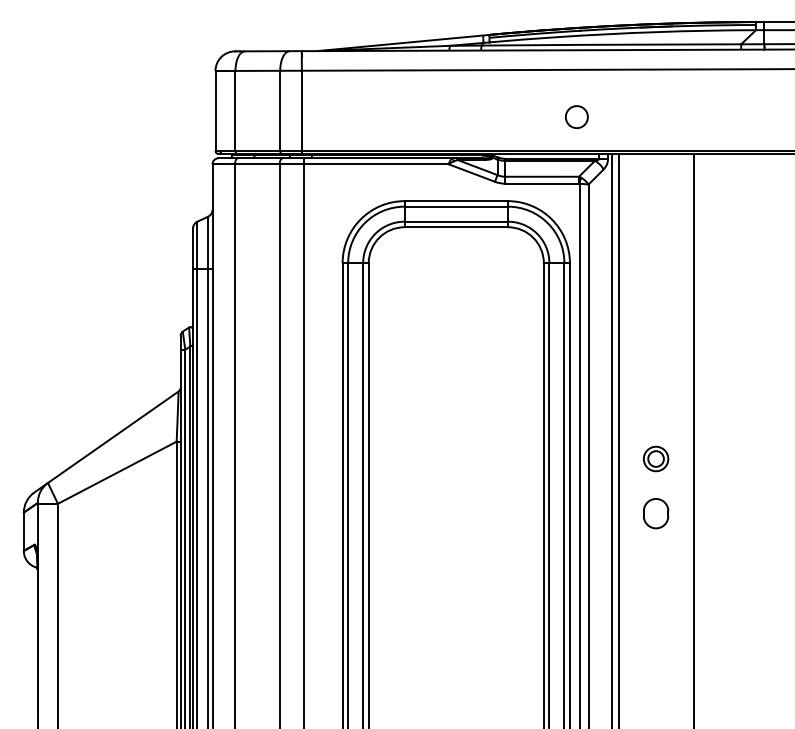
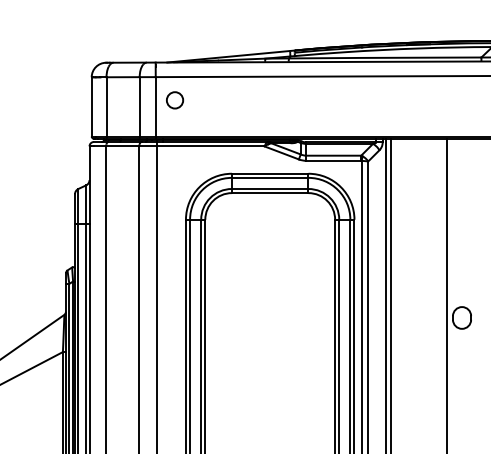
circle: (576, 116) -> (174, 99), moved
part: (656, 458) -> (418, 364), removed
part: (656, 513) -> (462, 317), moved

